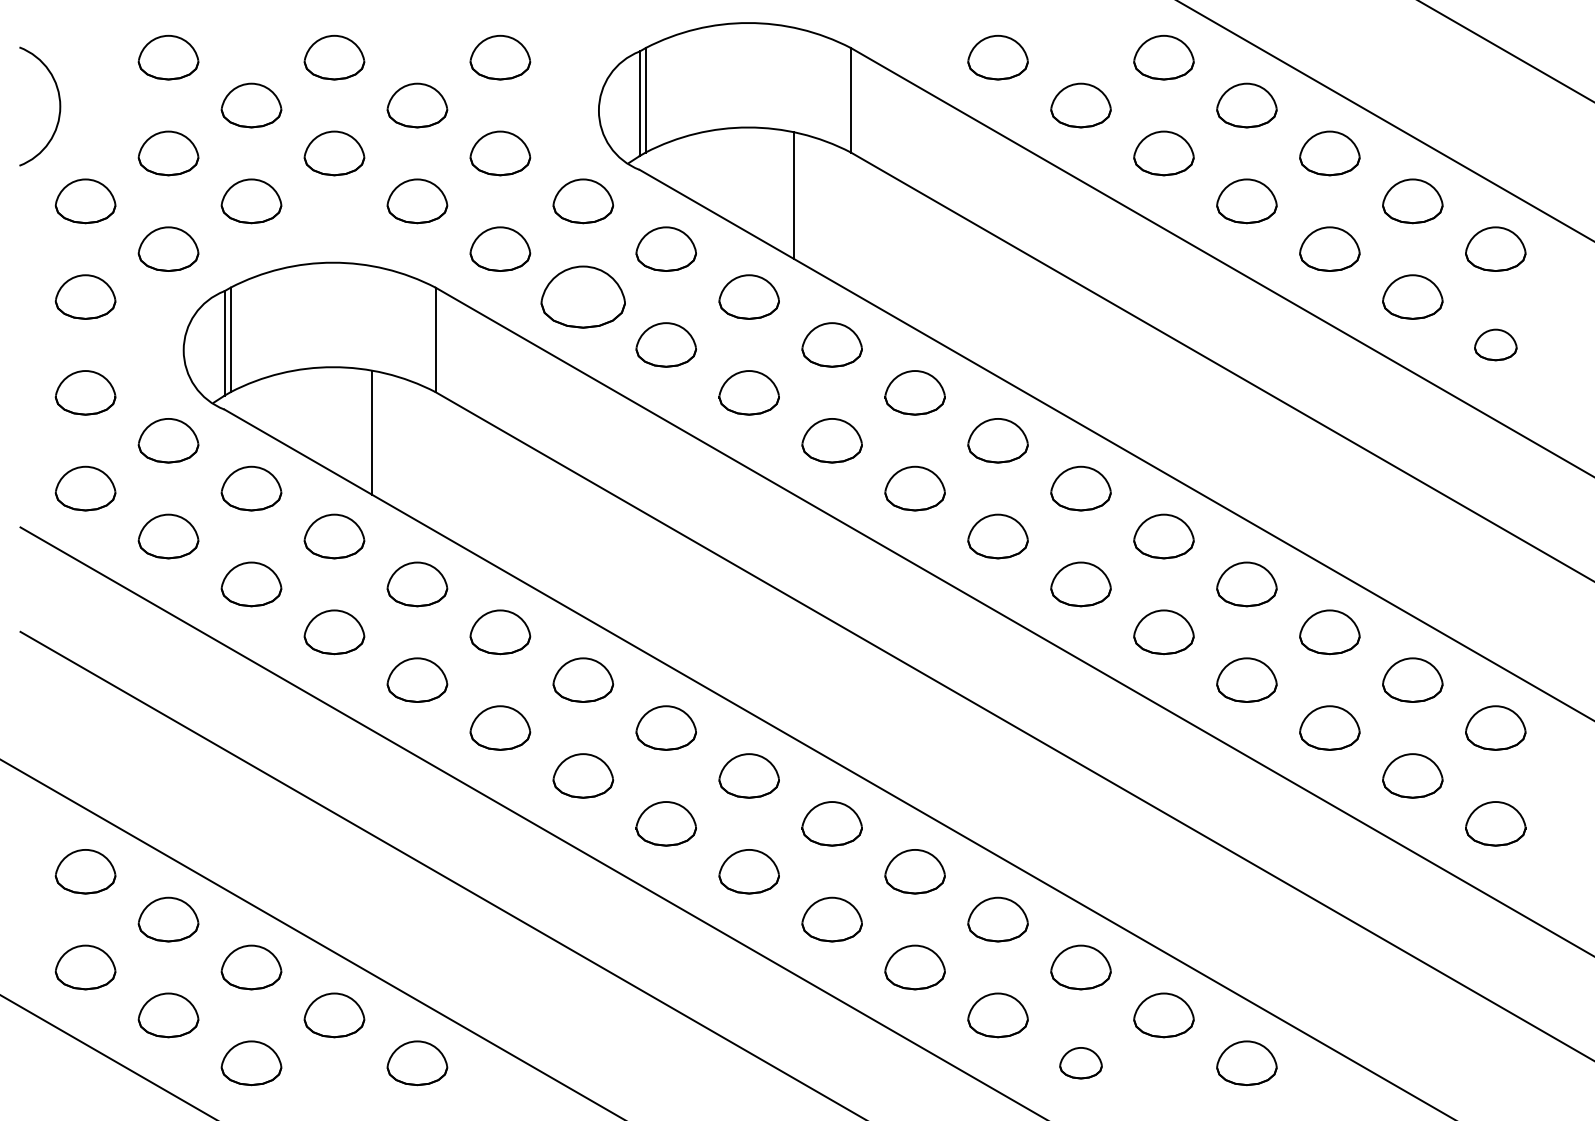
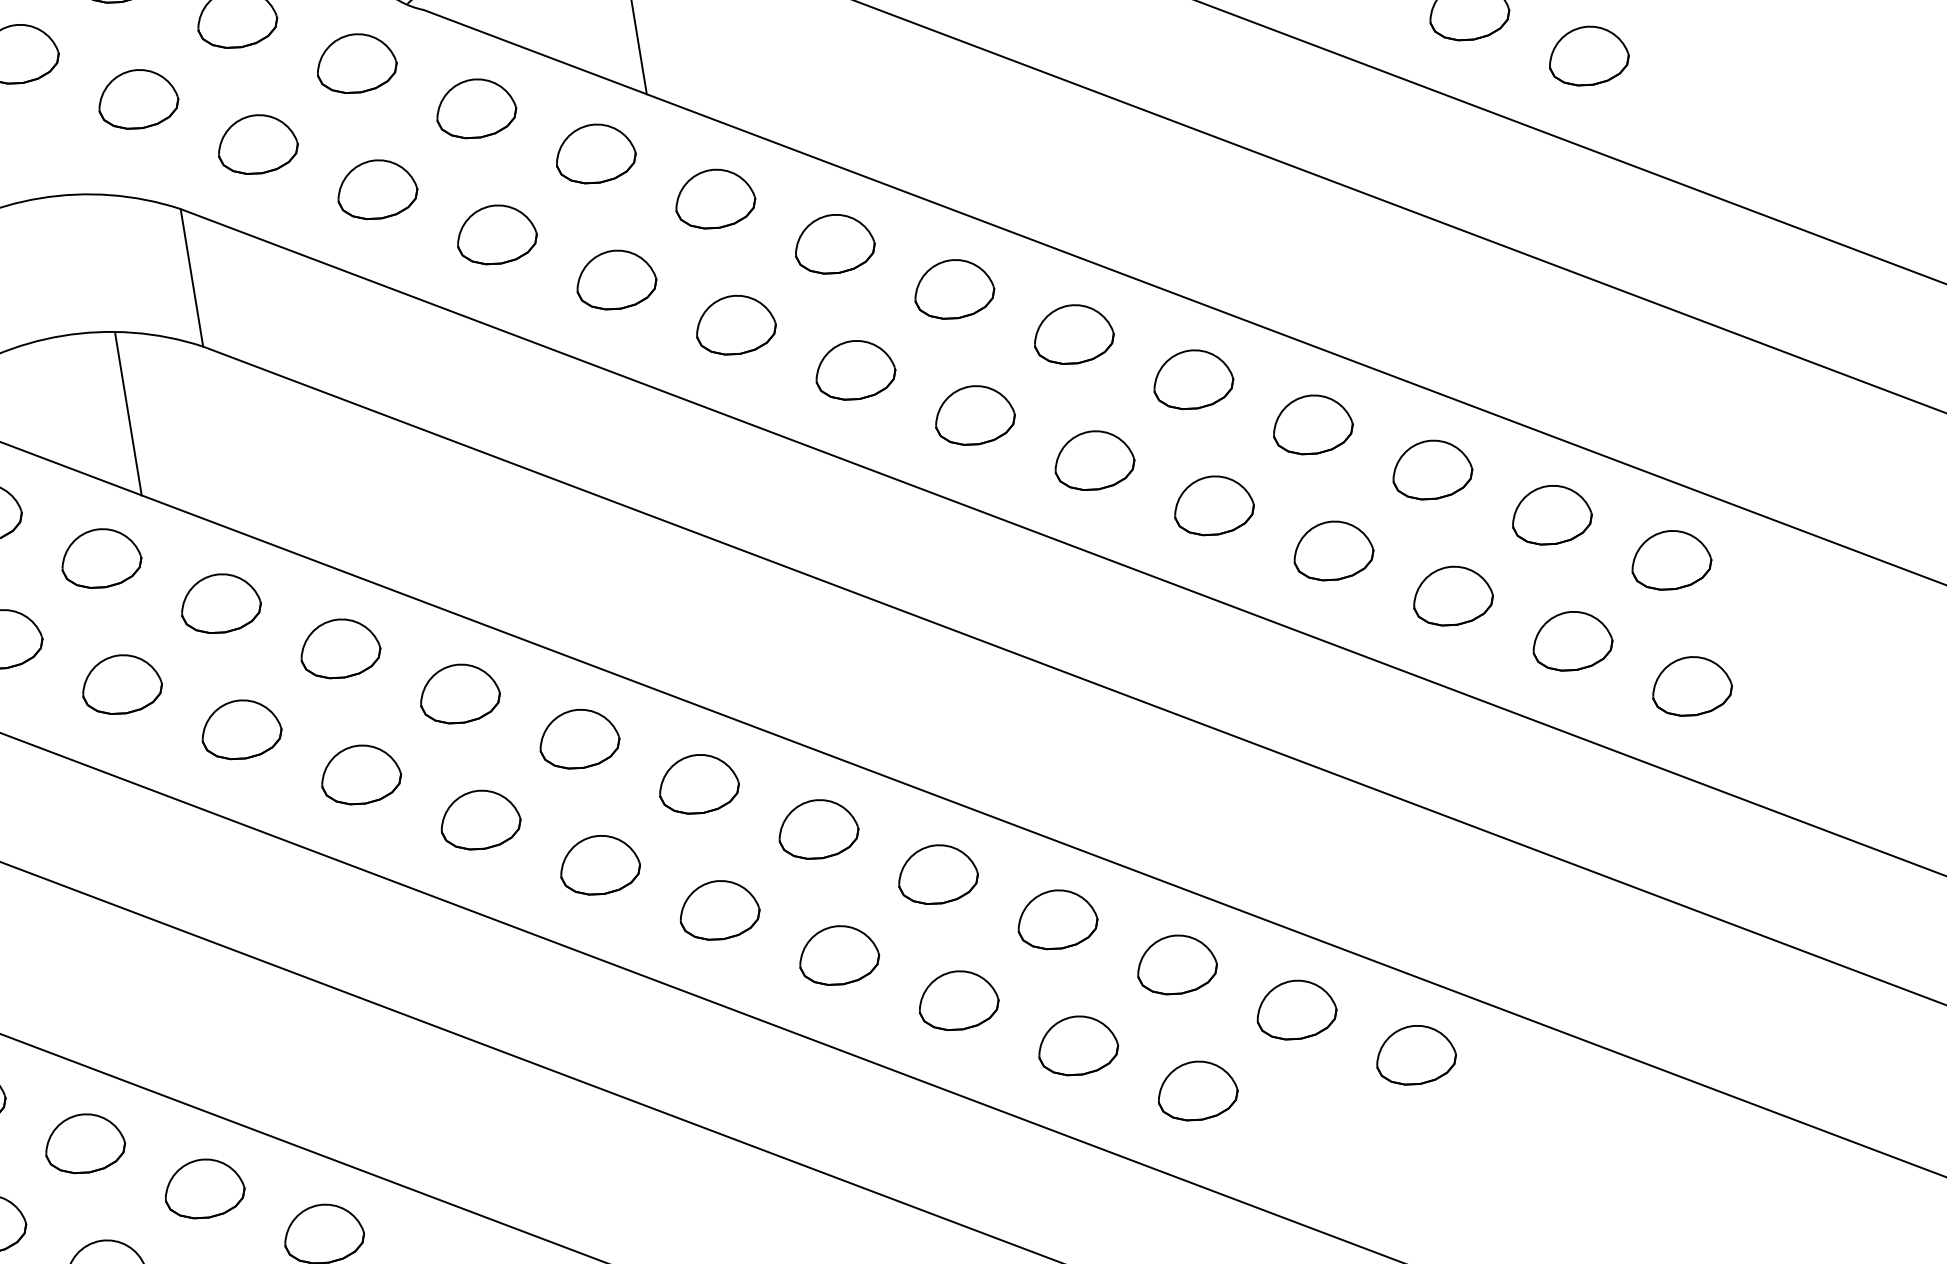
part: (583, 296) -> (377, 188), size x0.71
part: (1495, 344) -> (1587, 55), size x1.43
part: (1080, 1062) -> (1196, 1089), size x1.43

